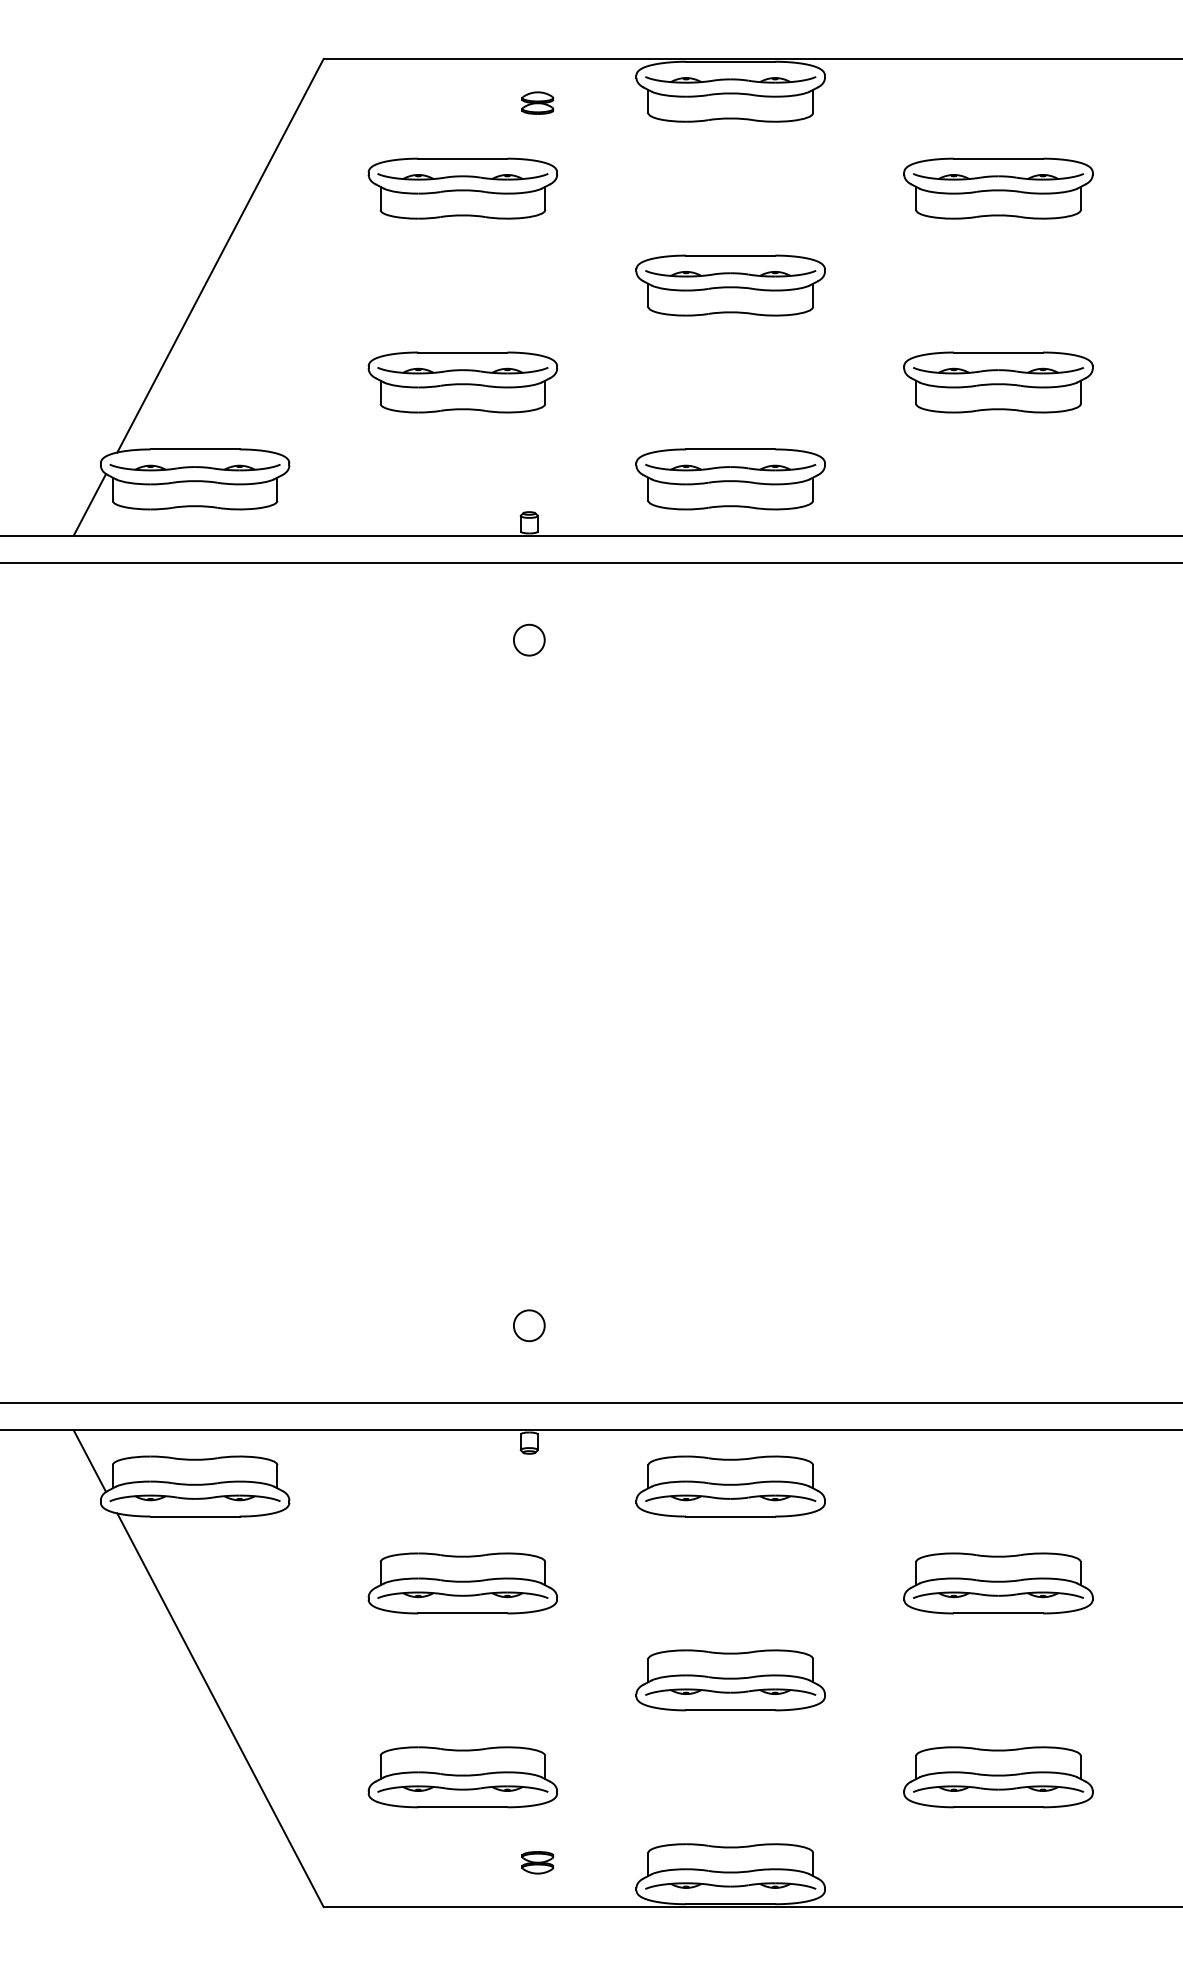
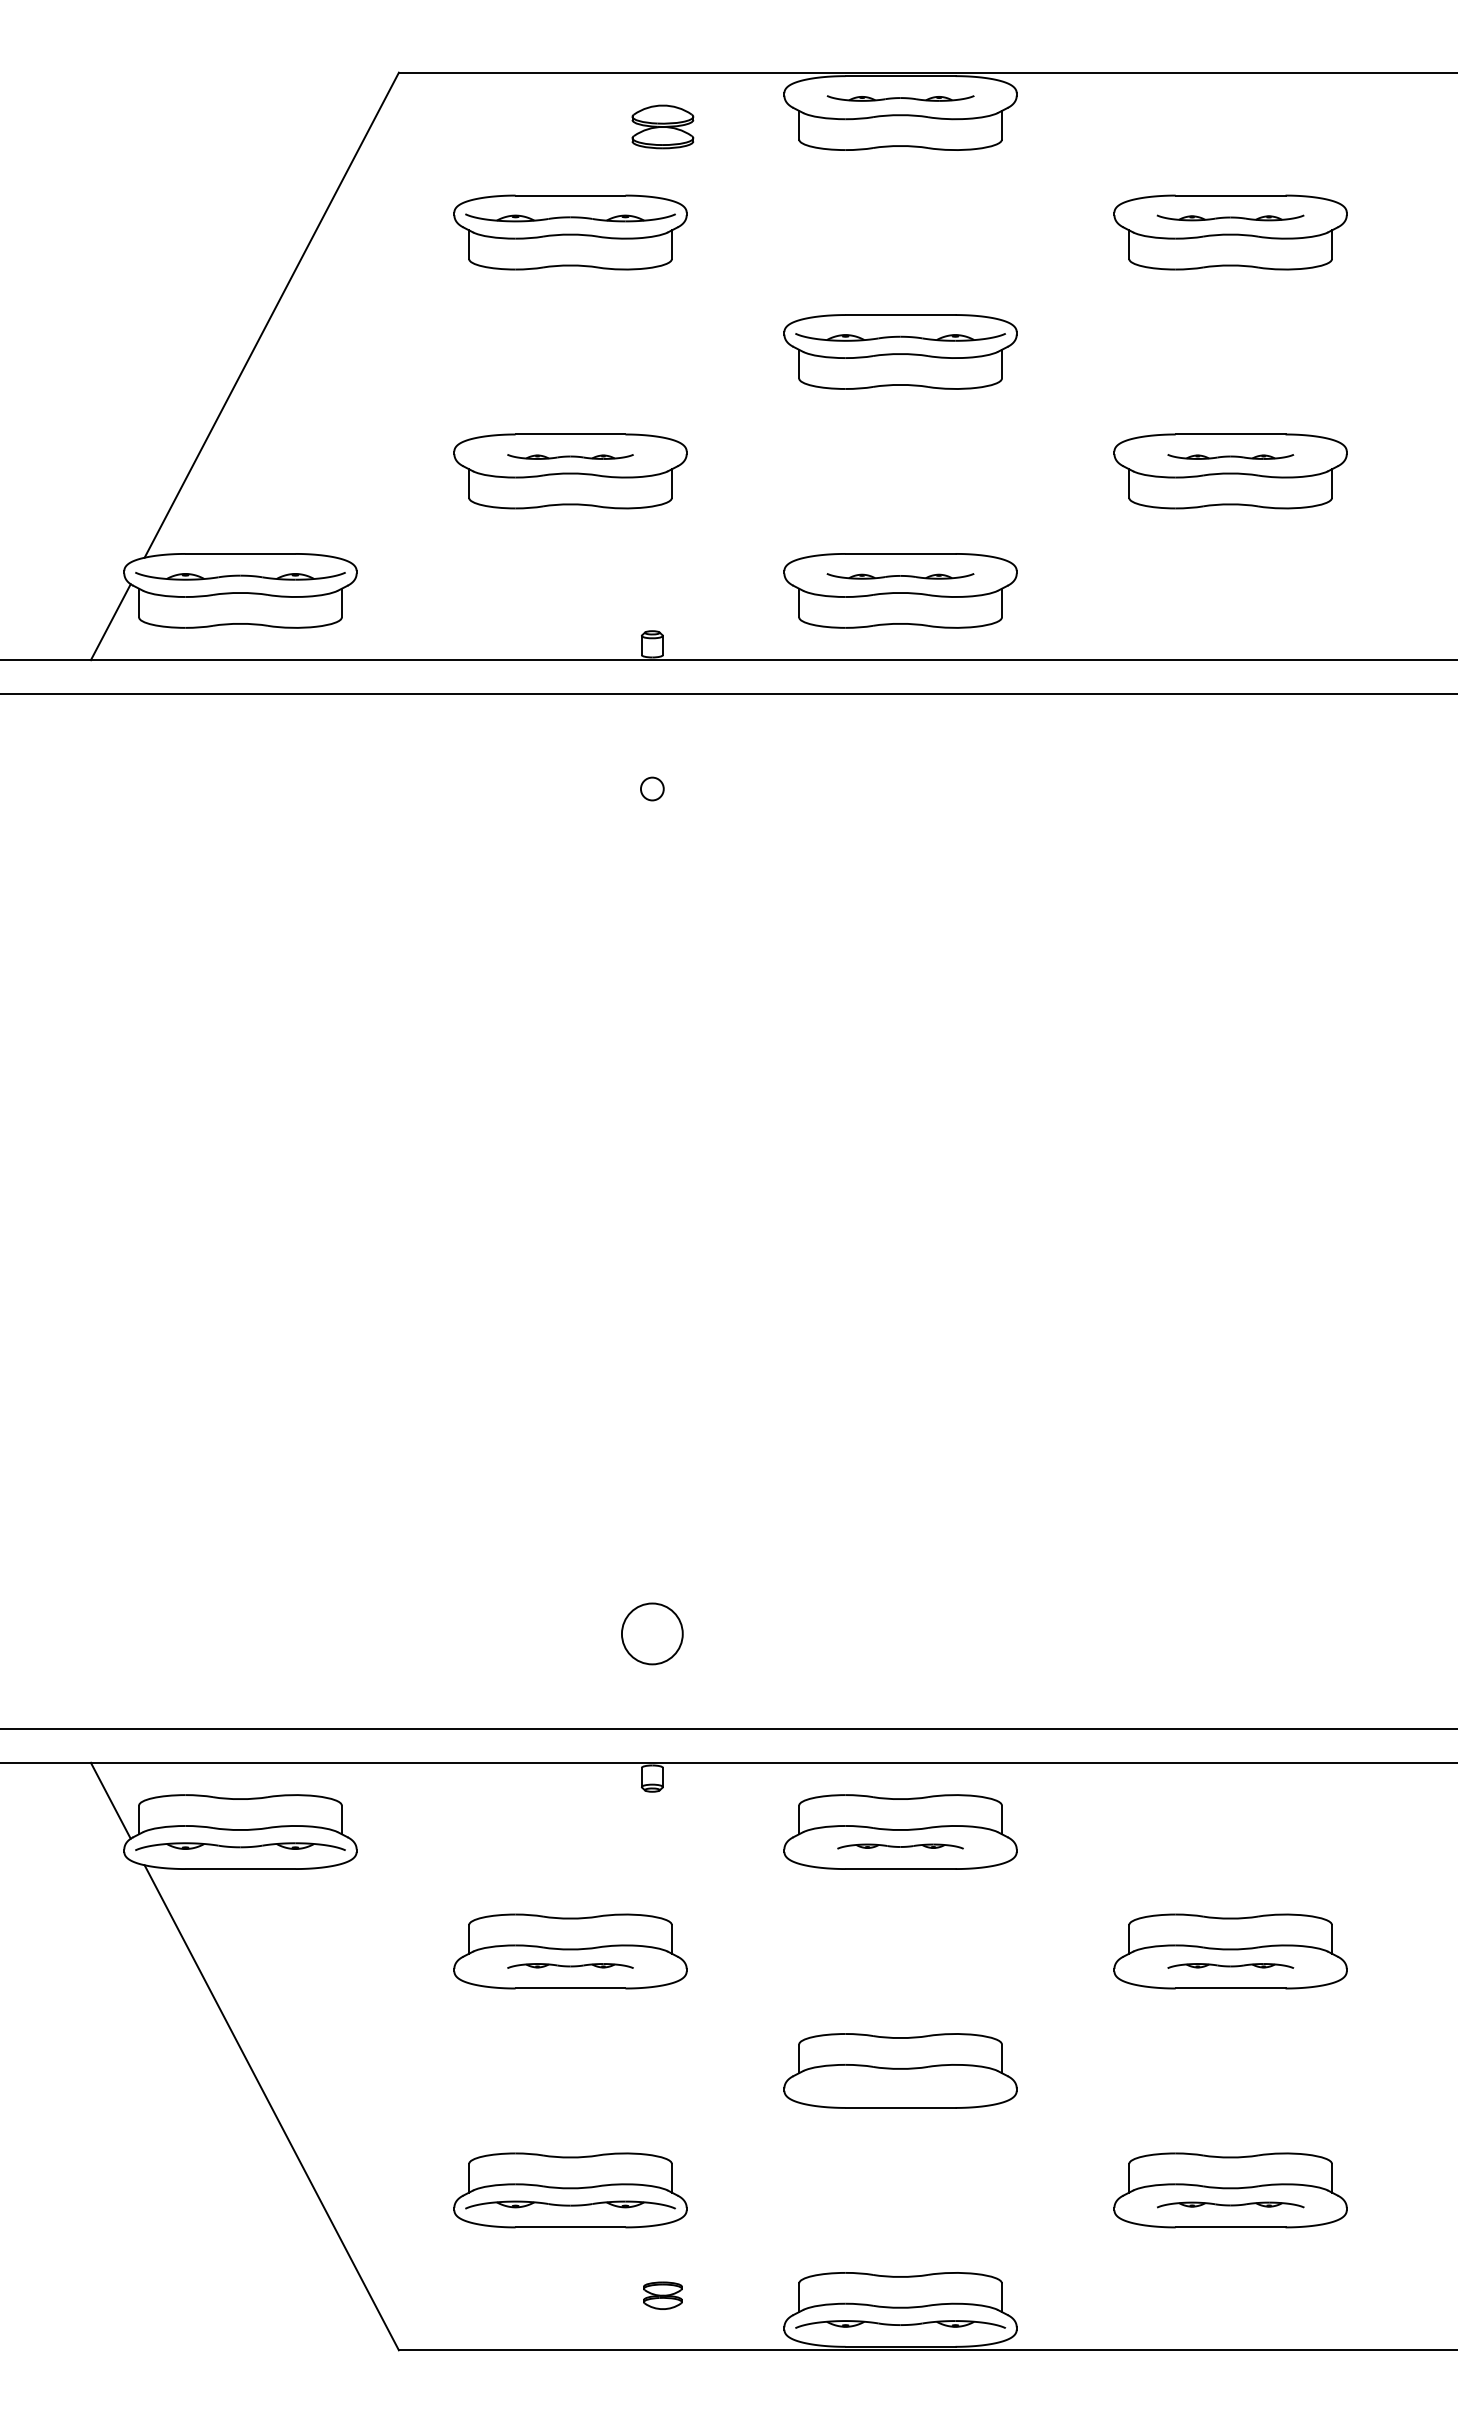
part: (730, 79) -> (900, 98), size x0.7
part: (537, 103) -> (662, 127), size x1.6
part: (998, 176) -> (1230, 217), size x0.7
part: (462, 370) -> (570, 456), size x0.6
part: (998, 370) -> (1230, 456), size x0.6
part: (730, 467) -> (900, 576), size x0.7
circle: (529, 640) -> (652, 789), size x0.6
circle: (529, 1325) -> (652, 1633), size x1.6
part: (730, 1498) -> (900, 1846), size x0.6
part: (462, 1594) -> (570, 1965), size x0.6
part: (998, 1594) -> (1230, 1965), size x0.6
part: (730, 1692) -> (900, 2085), removed
part: (998, 1788) -> (1230, 2204), size x0.7

